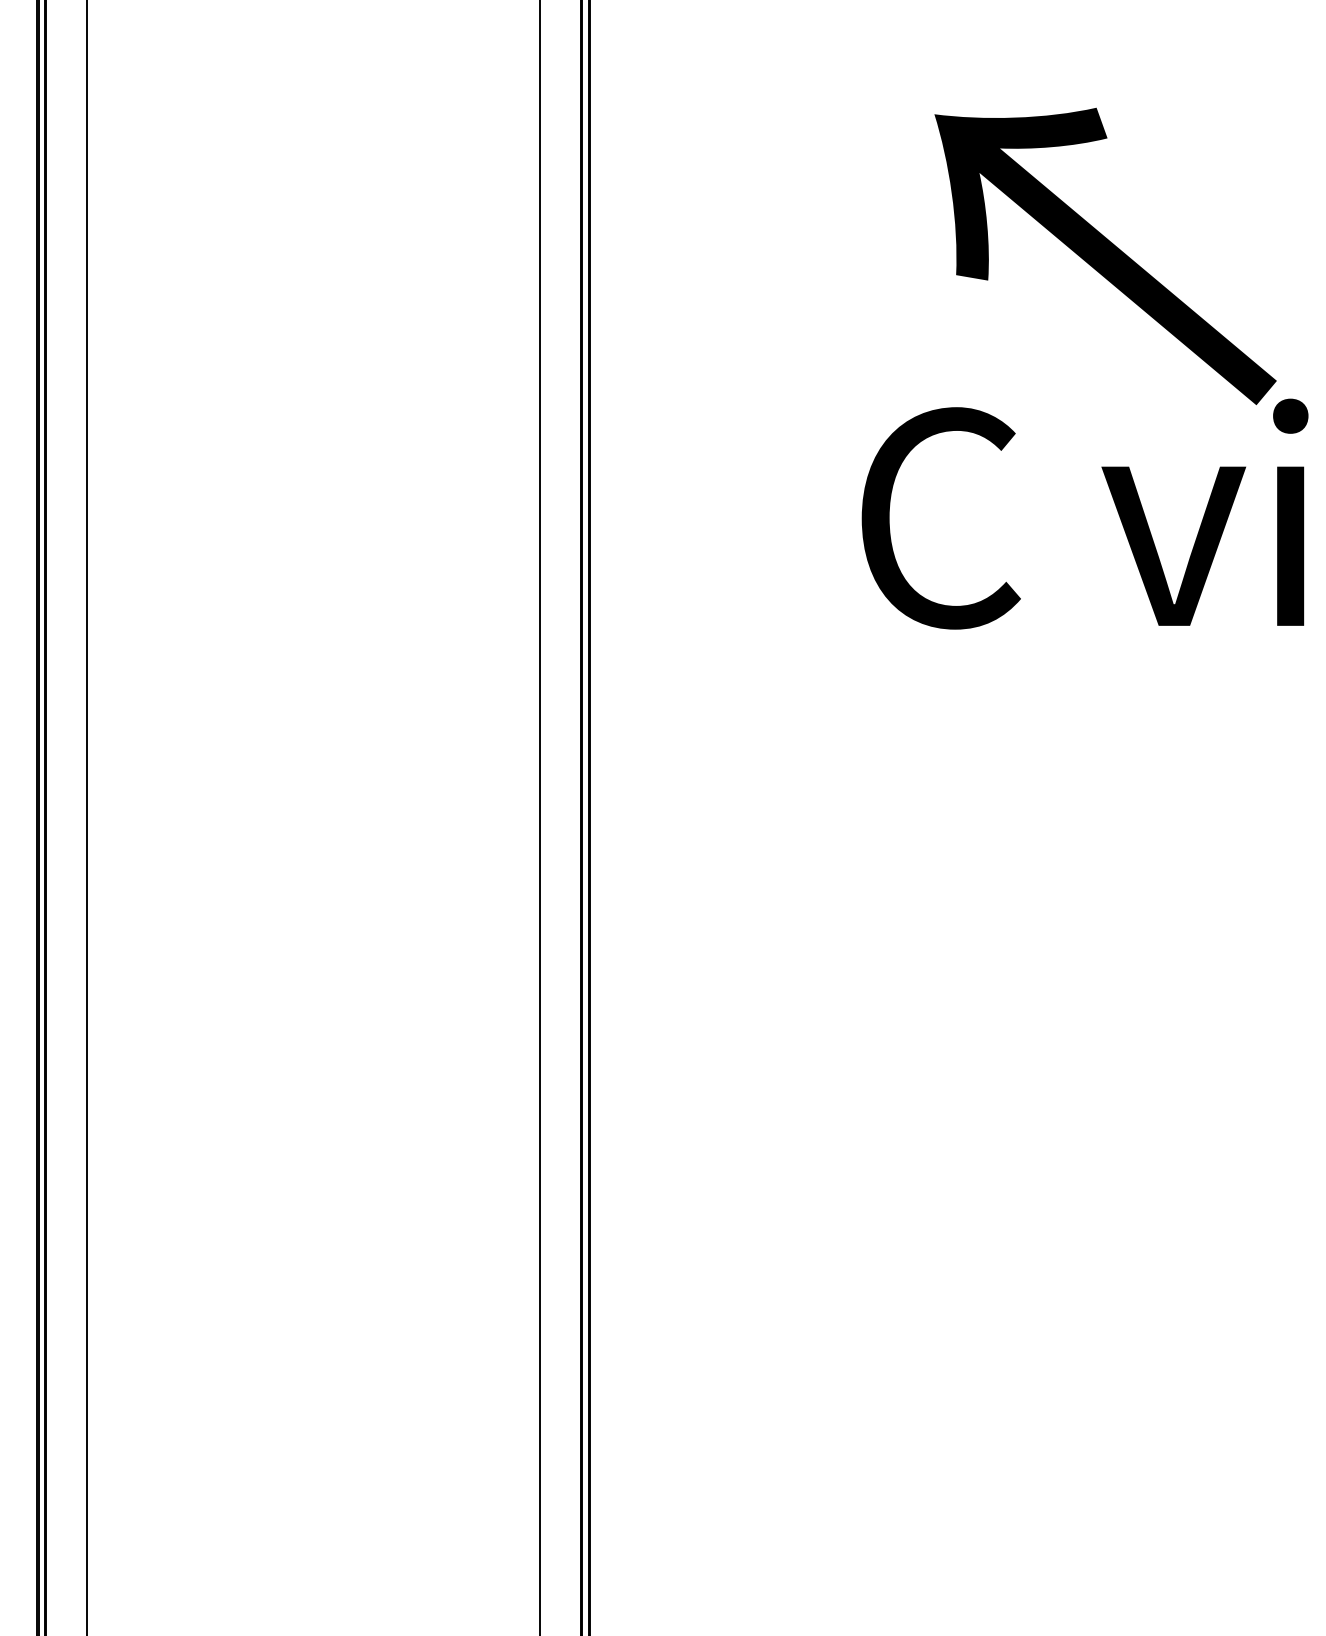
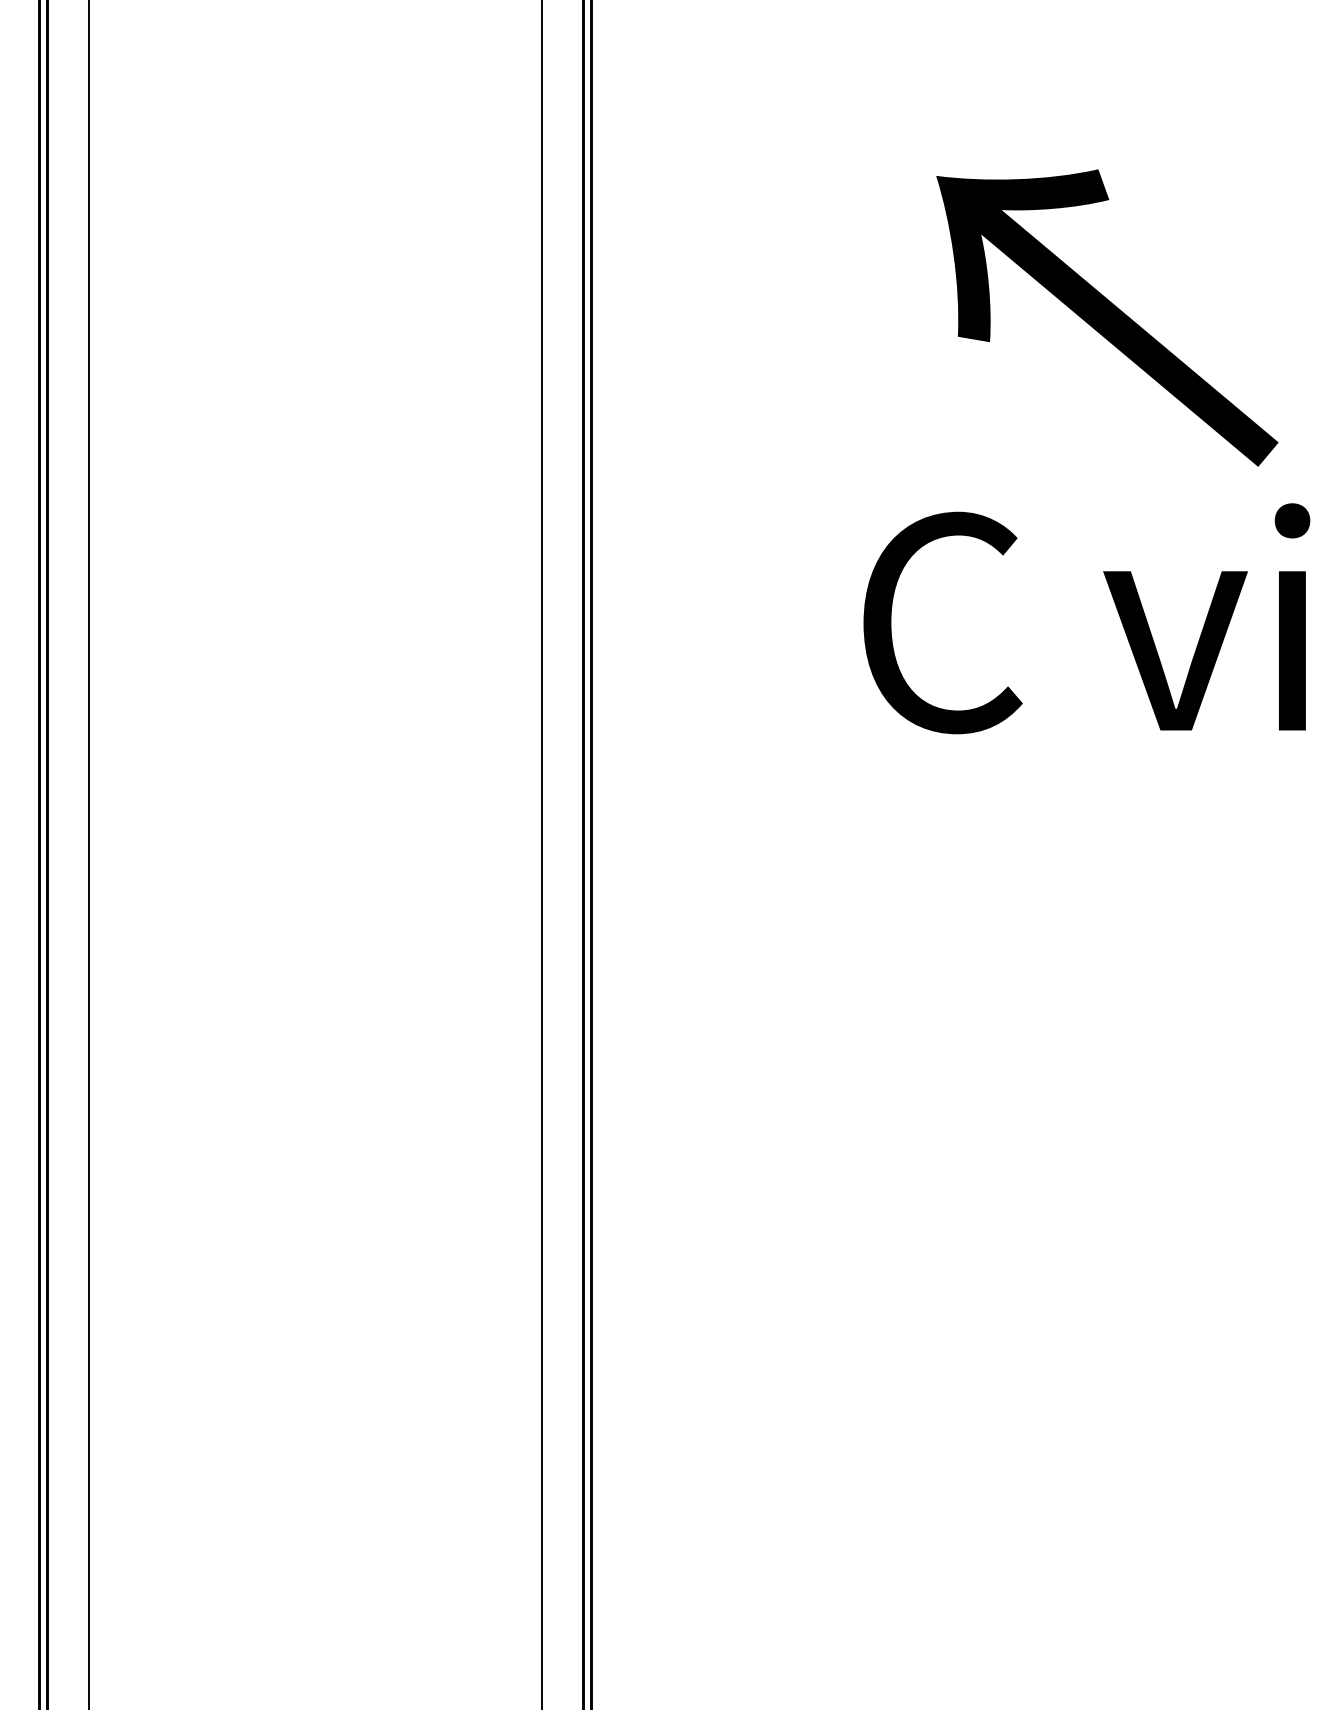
text: (1105, 255) -> (1107, 317), moved

